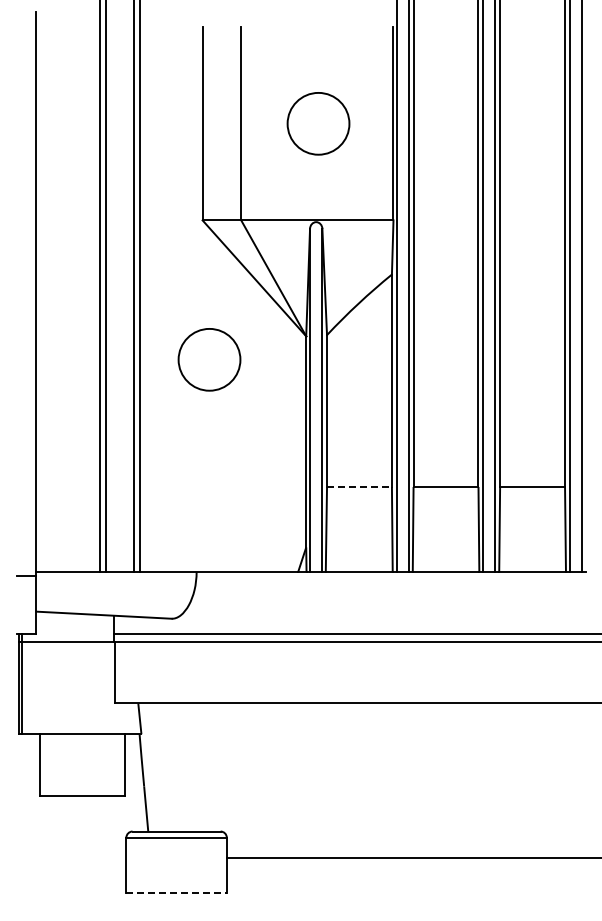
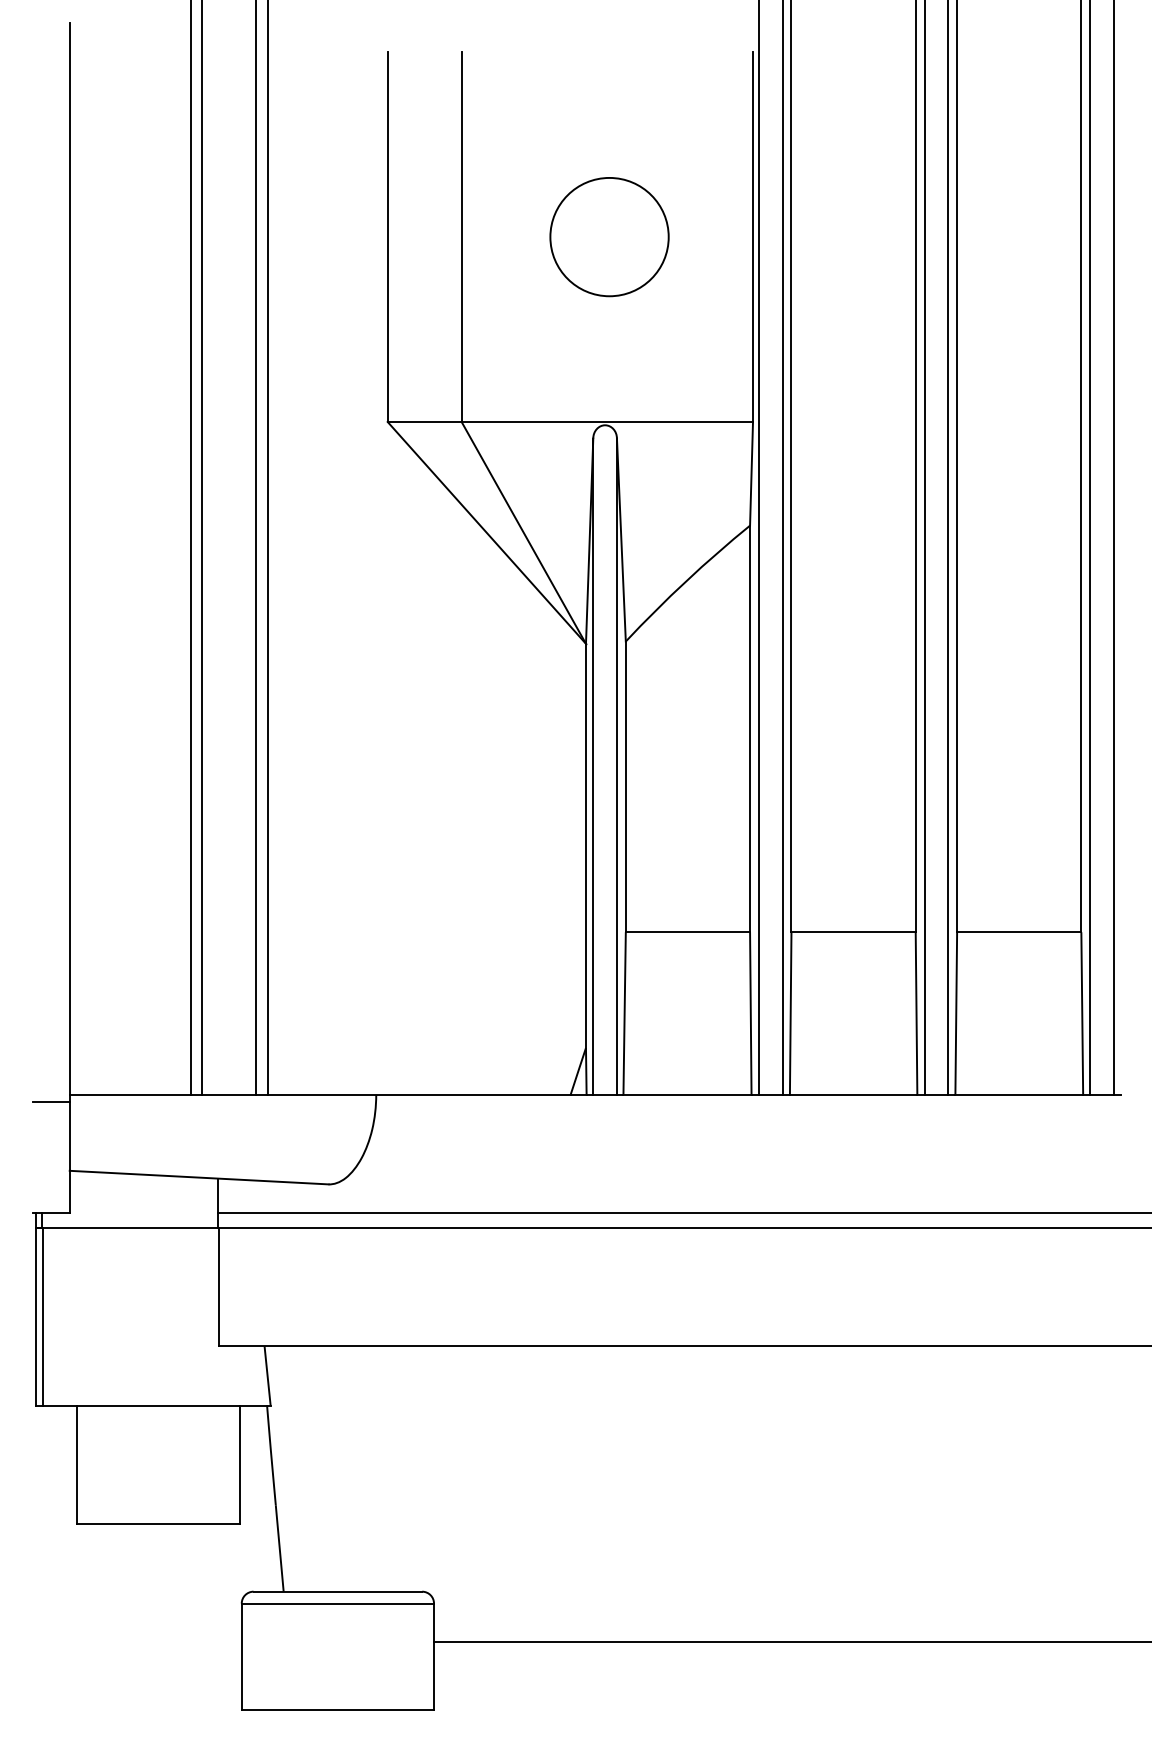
circle: (209, 359) -> (400, 688), removed
line: (359, 487) -> (687, 933), dashed -> solid
line: (177, 893) -> (339, 1710), dashed -> solid

